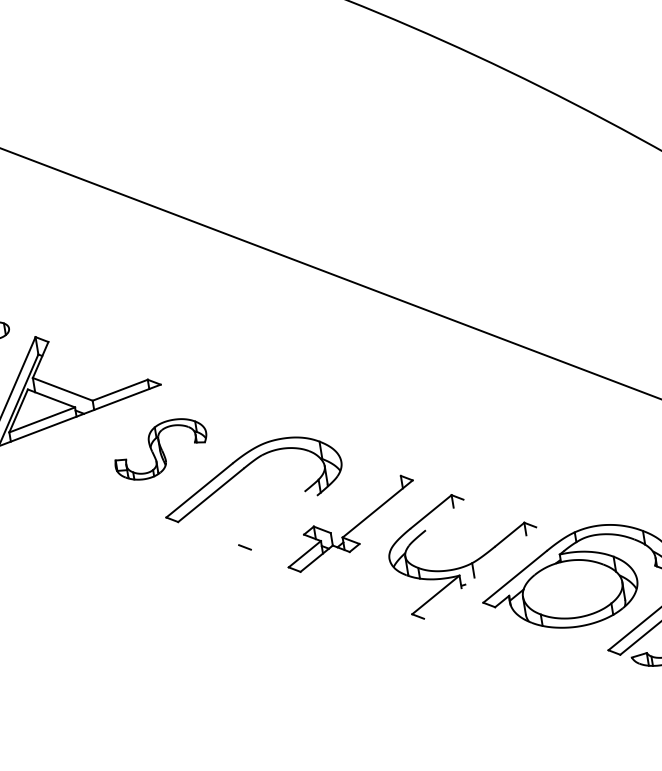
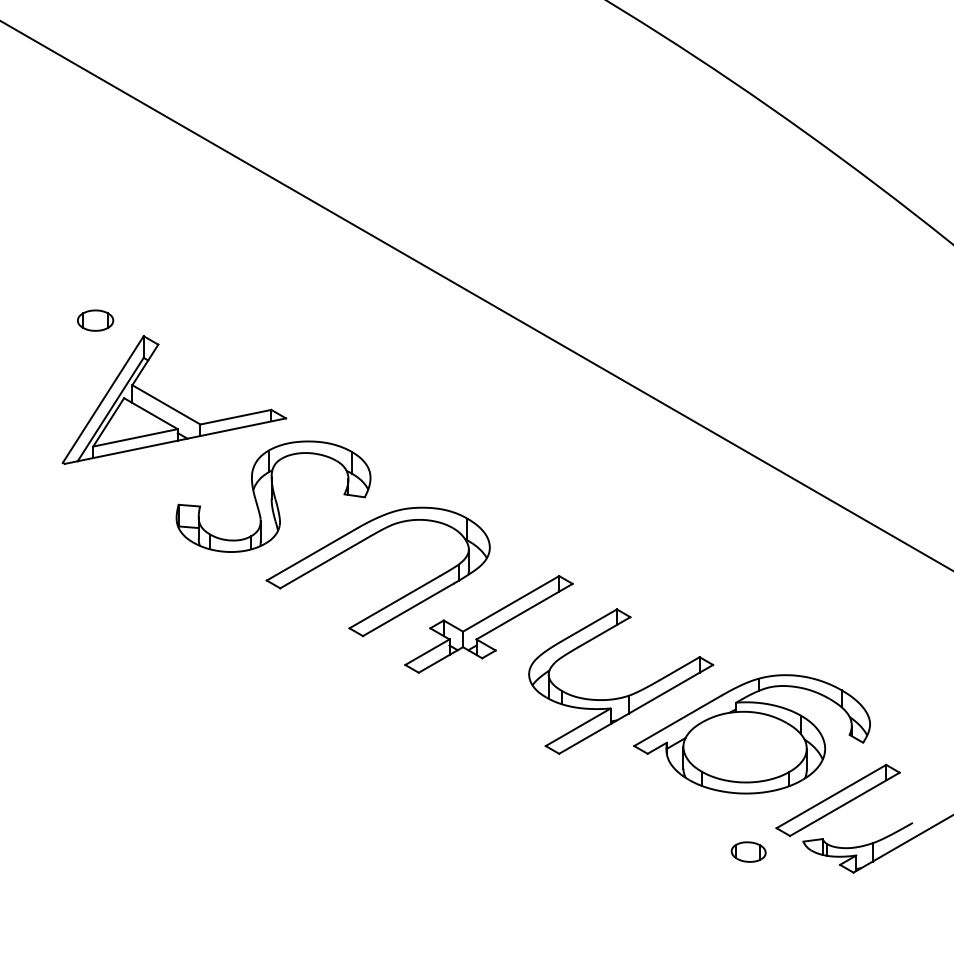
part: (160, 449) -> (273, 496), size x1.67
line: (366, 504) -> (511, 603), added
line: (444, 514) -> (604, 631), added
line: (271, 518) -> (394, 602), added
line: (284, 522) -> (408, 609), added
line: (480, 572) -> (636, 708), added
part: (588, 672) -> (748, 851), added

